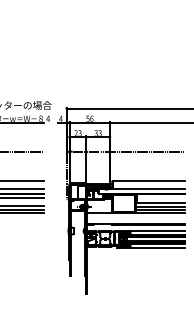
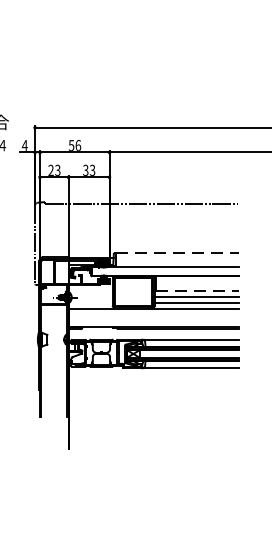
line: (149, 181) -> (178, 253), solid -> dashed
line: (160, 202) -> (197, 290), solid -> dashed

